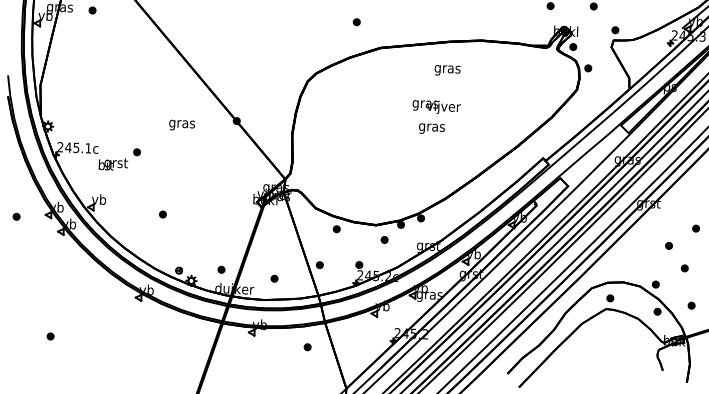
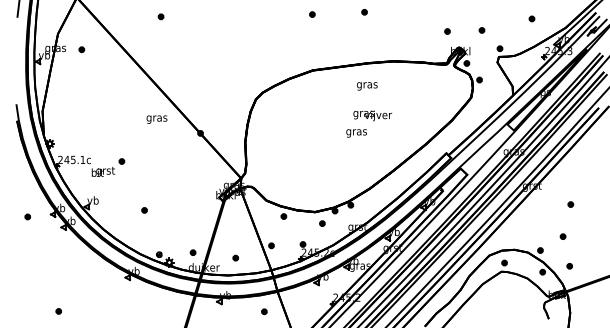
part: (355, 22) -> (292, 50), removed
text: (436, 106) -> (372, 115), moved
text: (181, 125) -> (156, 119), moved
part: (668, 246) -> (549, 219), removed

